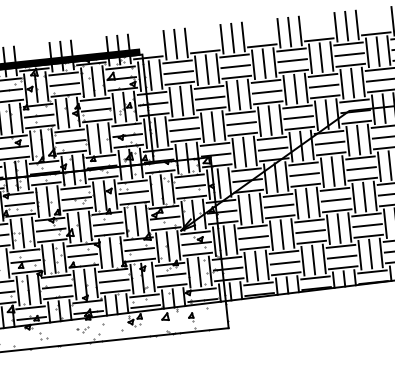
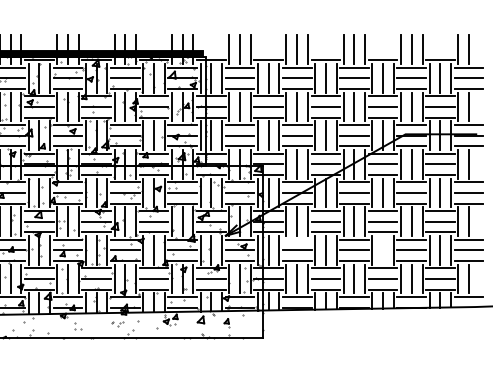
line: (251, 226) -> (296, 239), removed
line: (339, 227) -> (383, 249), removed

